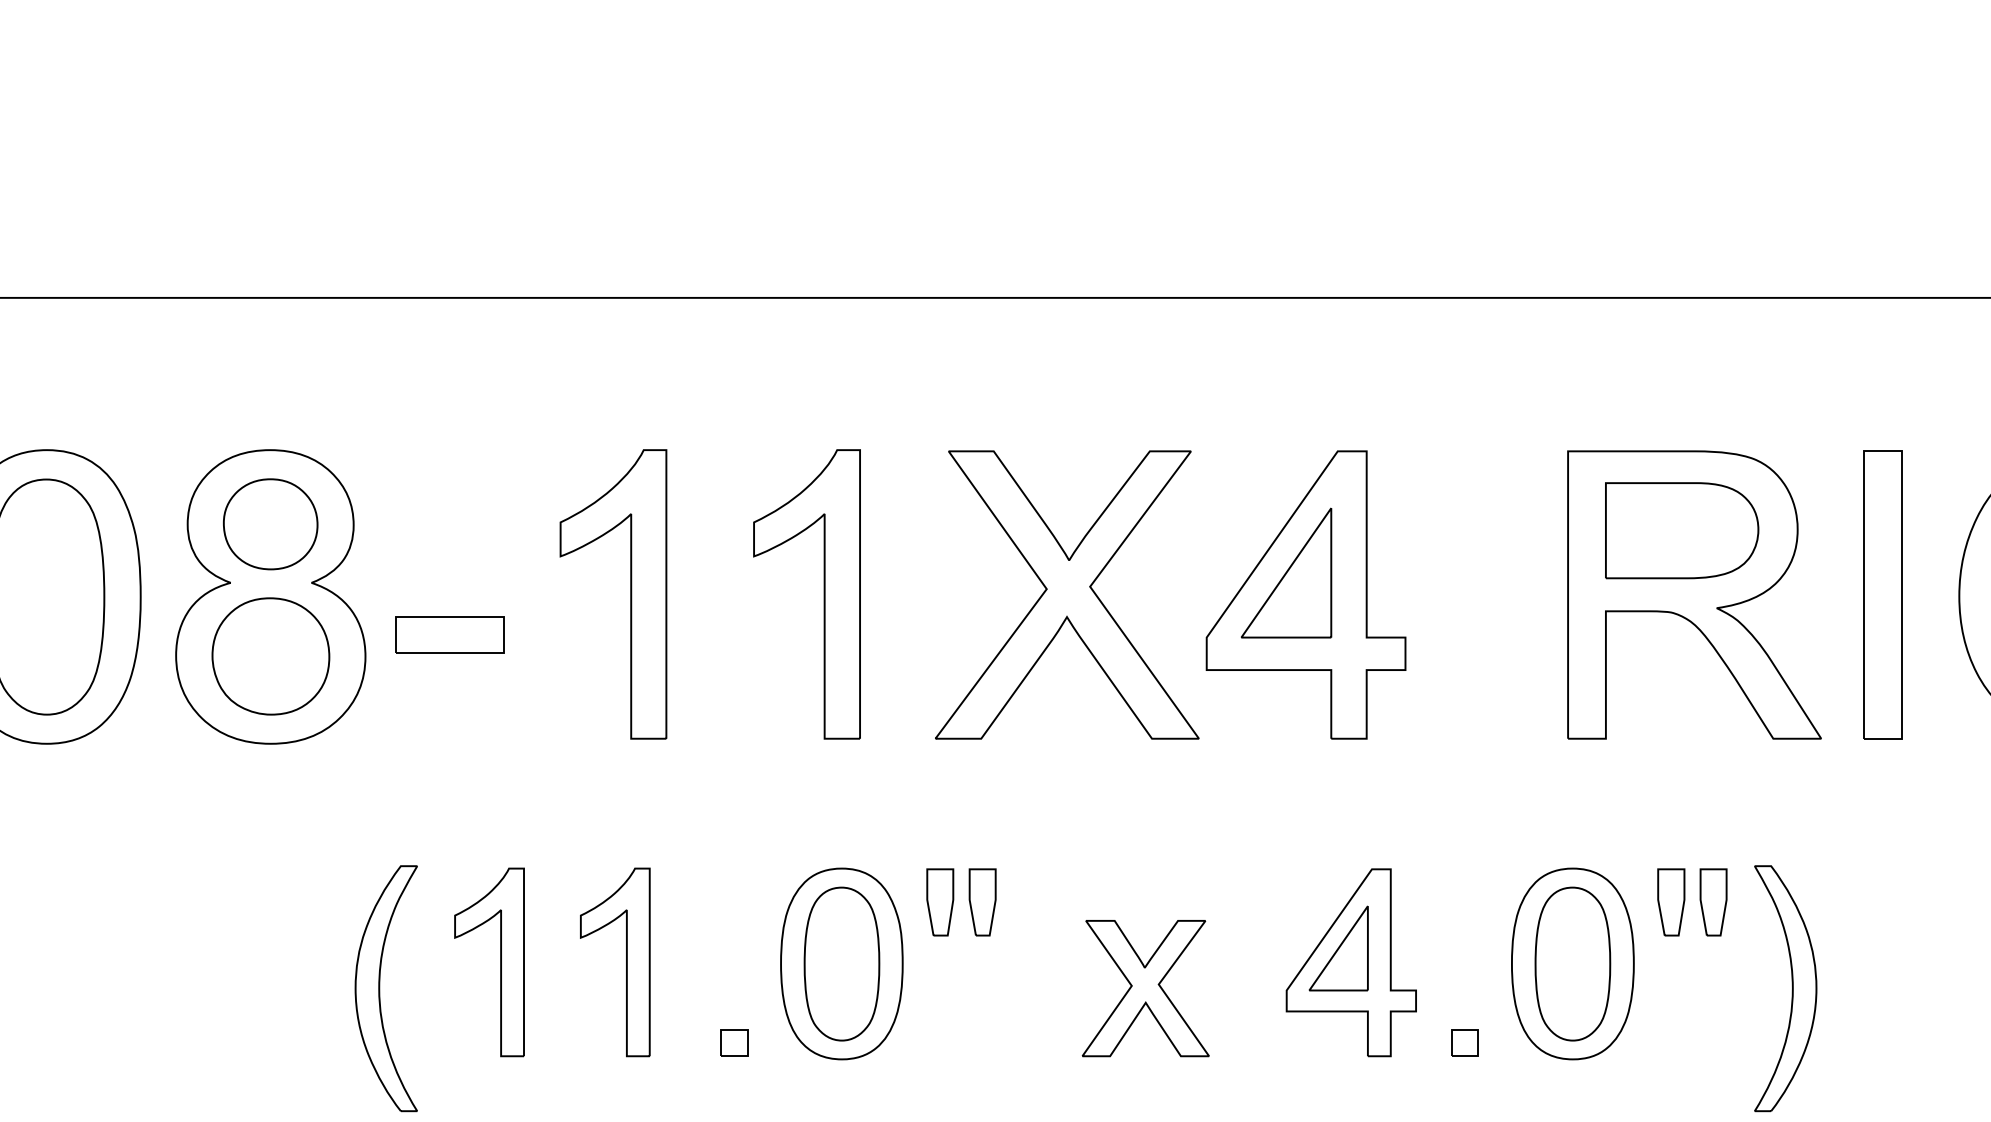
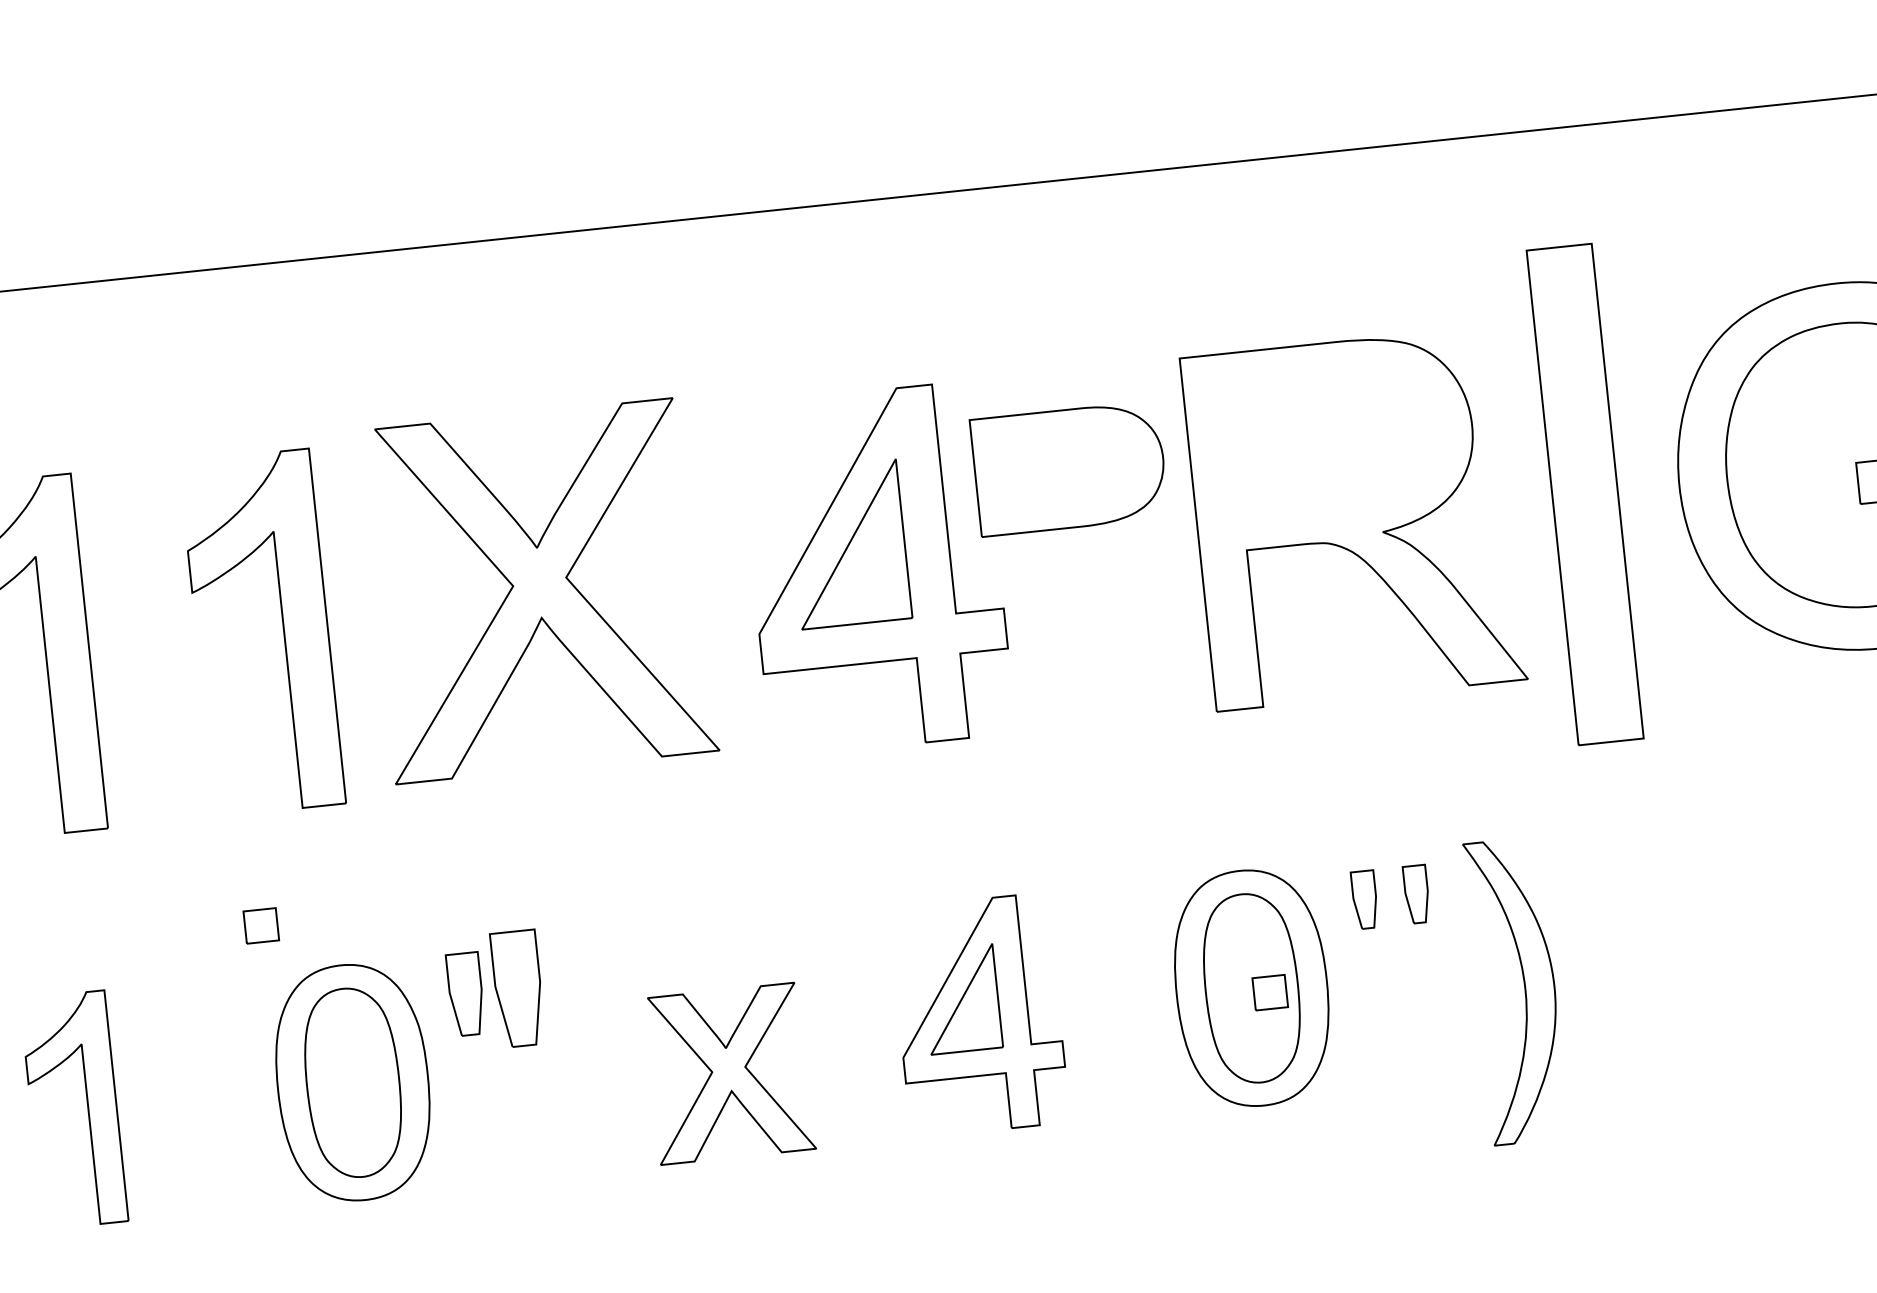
part: (1682, 530) -> (1069, 468), moved
part: (1067, 594) -> (539, 590), moved
part: (1882, 594) -> (1584, 493), size x1.4
part: (982, 902) -> (517, 988), size x1.4
part: (1671, 902) -> (1365, 899), size x0.7
part: (1713, 902) -> (1416, 894), size x0.7
part: (734, 1042) -> (261, 925), moved
part: (1464, 1042) -> (1269, 992), moved

